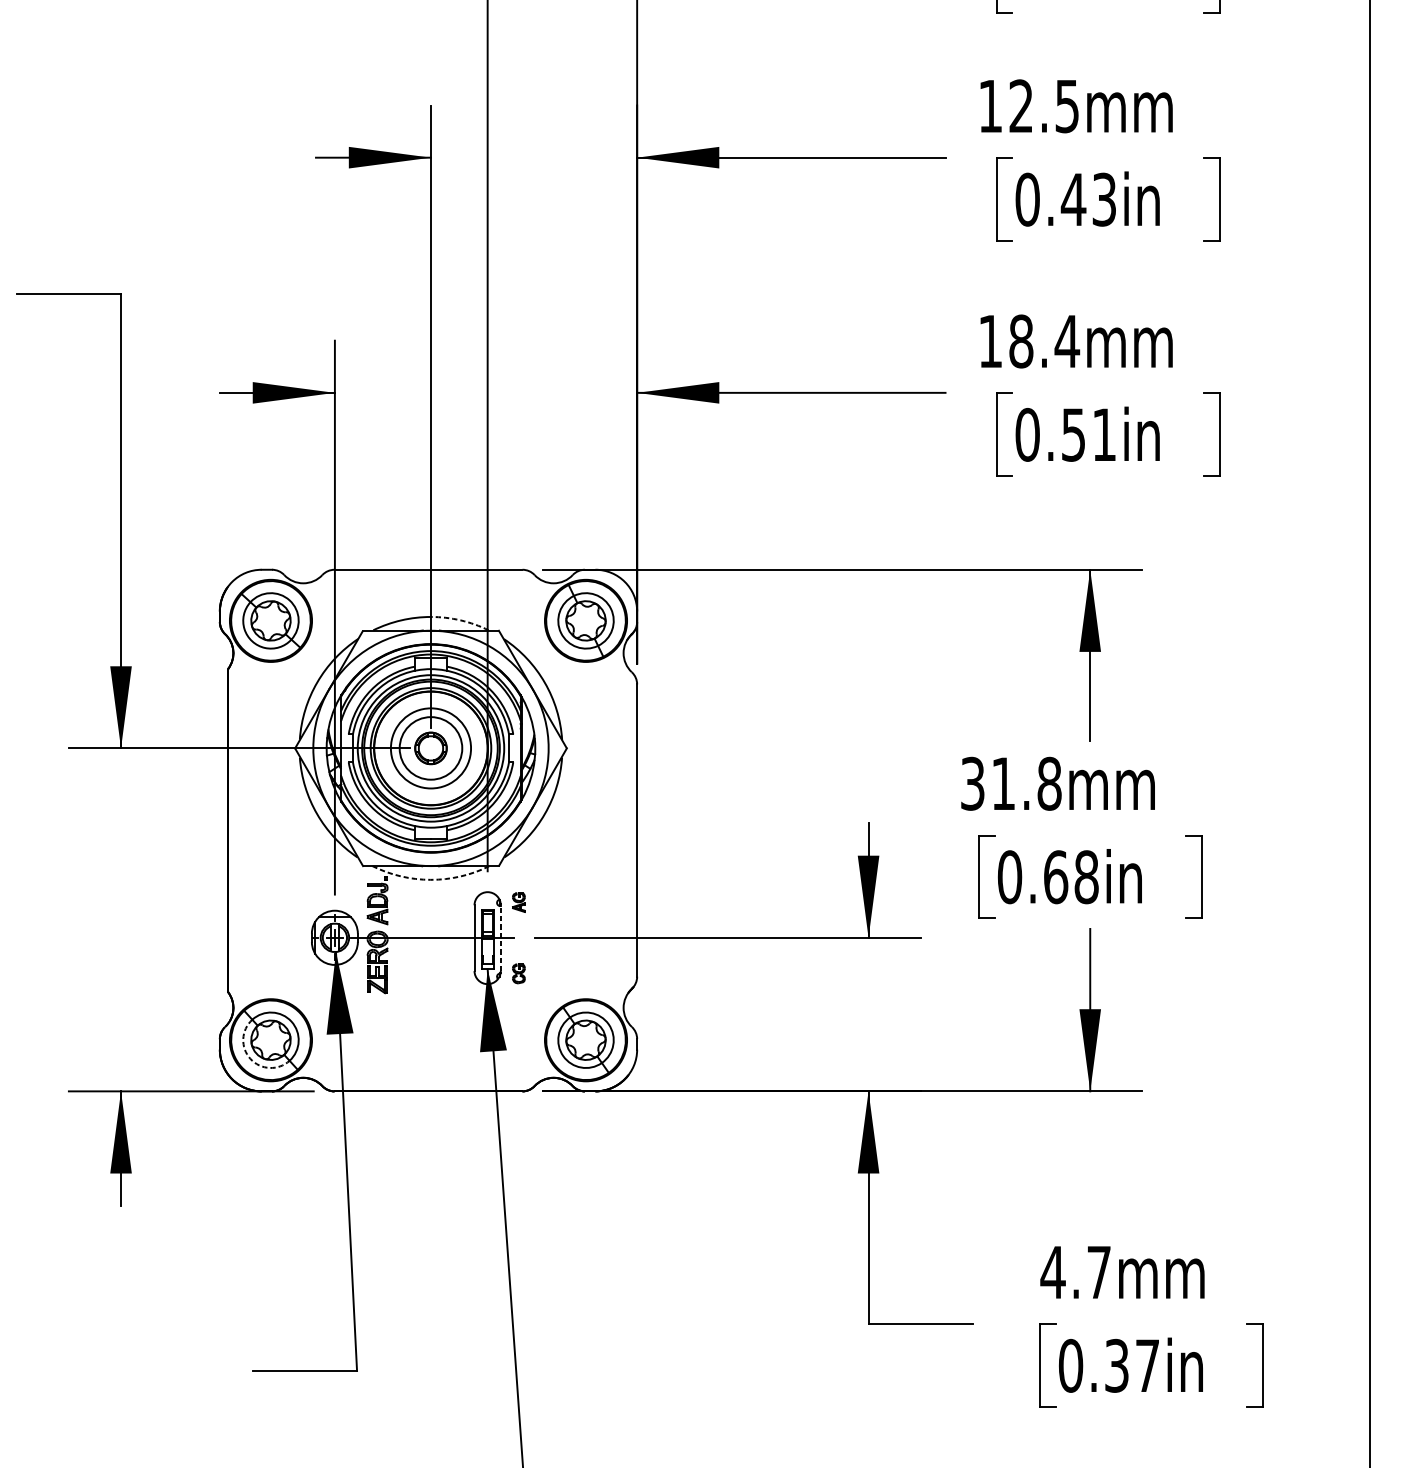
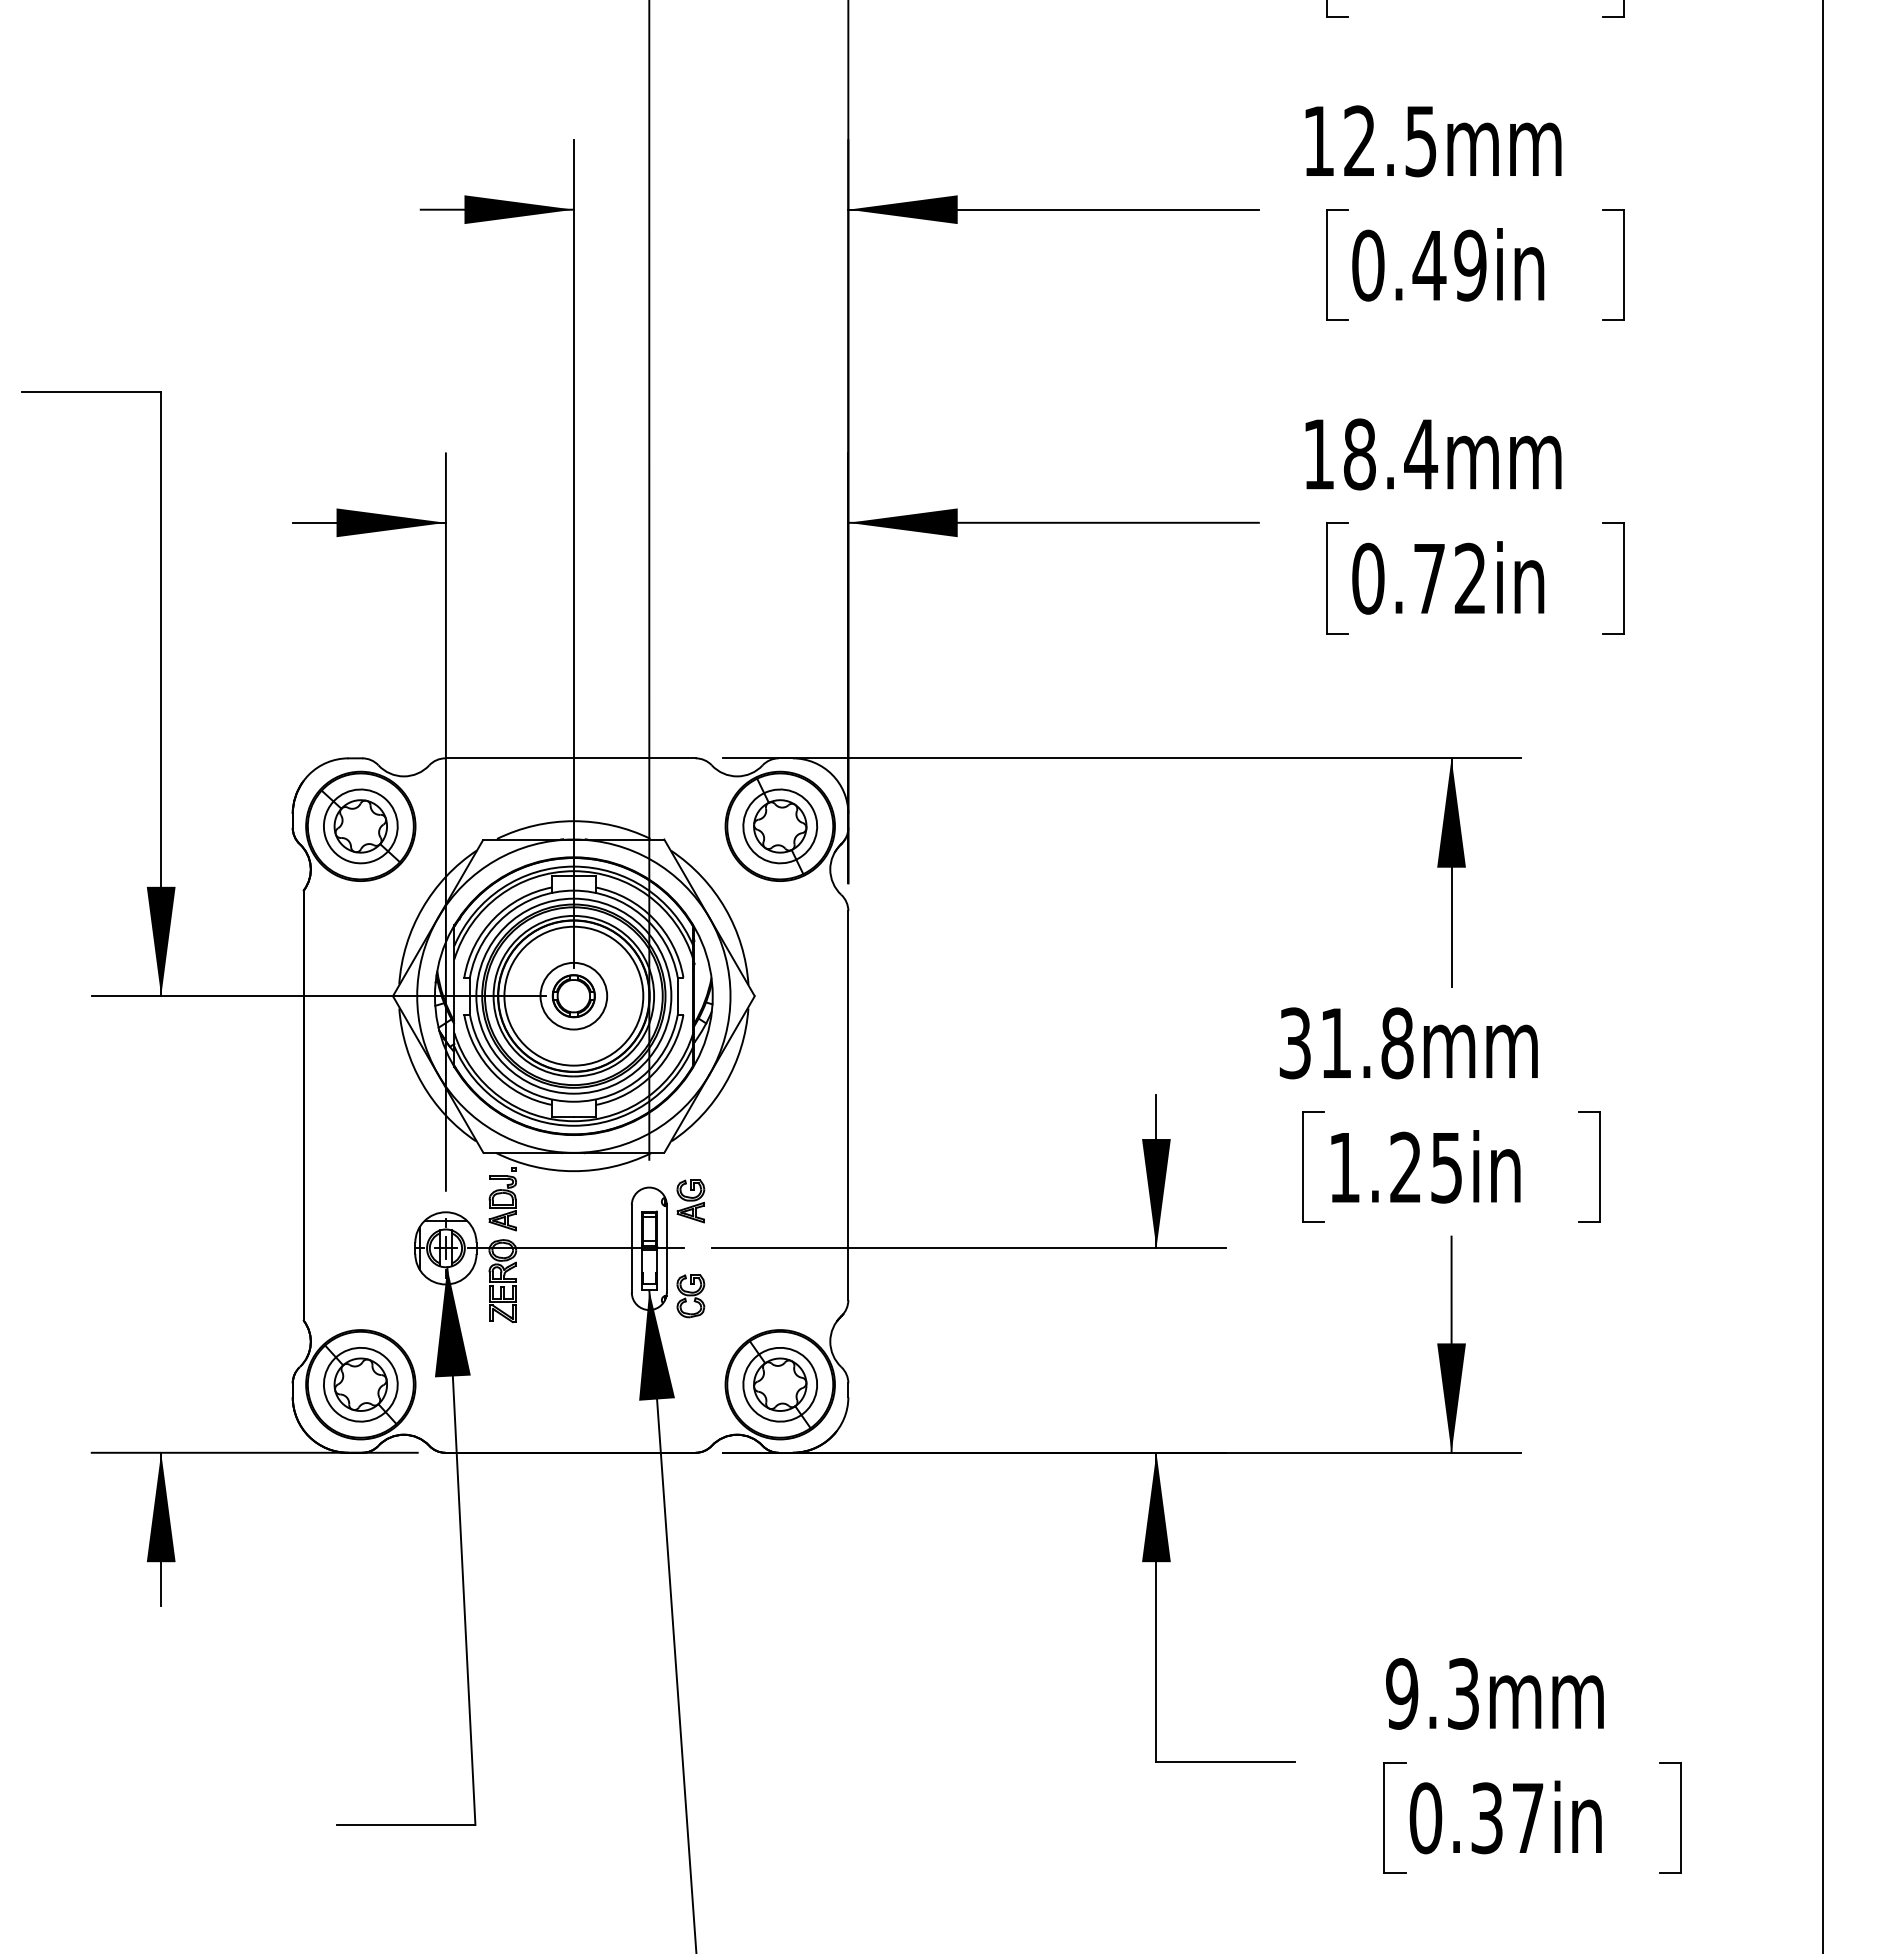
text: (1104, 199) -> (1470, 265), 0.43in -> 0.49in
text: (1088, 434) -> (1449, 578), 0.51in -> 0.72in
arc: (460, 620) -> (613, 825), dashed -> solid
circle: (430, 747) -> (573, 995), size x0.62
circle: (430, 747) -> (573, 995), size x1.67
text: (1048, 877) -> (1395, 1167), 0.68in -> 1.25in
arc: (430, 880) -> (573, 1171), dashed -> solid
part: (518, 902) -> (690, 1201), size x1.67
line: (500, 937) -> (666, 1248), dashed -> solid
part: (518, 973) -> (690, 1296), size x1.67
arc: (250, 1058) -> (333, 1409), dashed -> solid
text: (1075, 1272) -> (1431, 1693), 4.7mm -> 9.3mm

